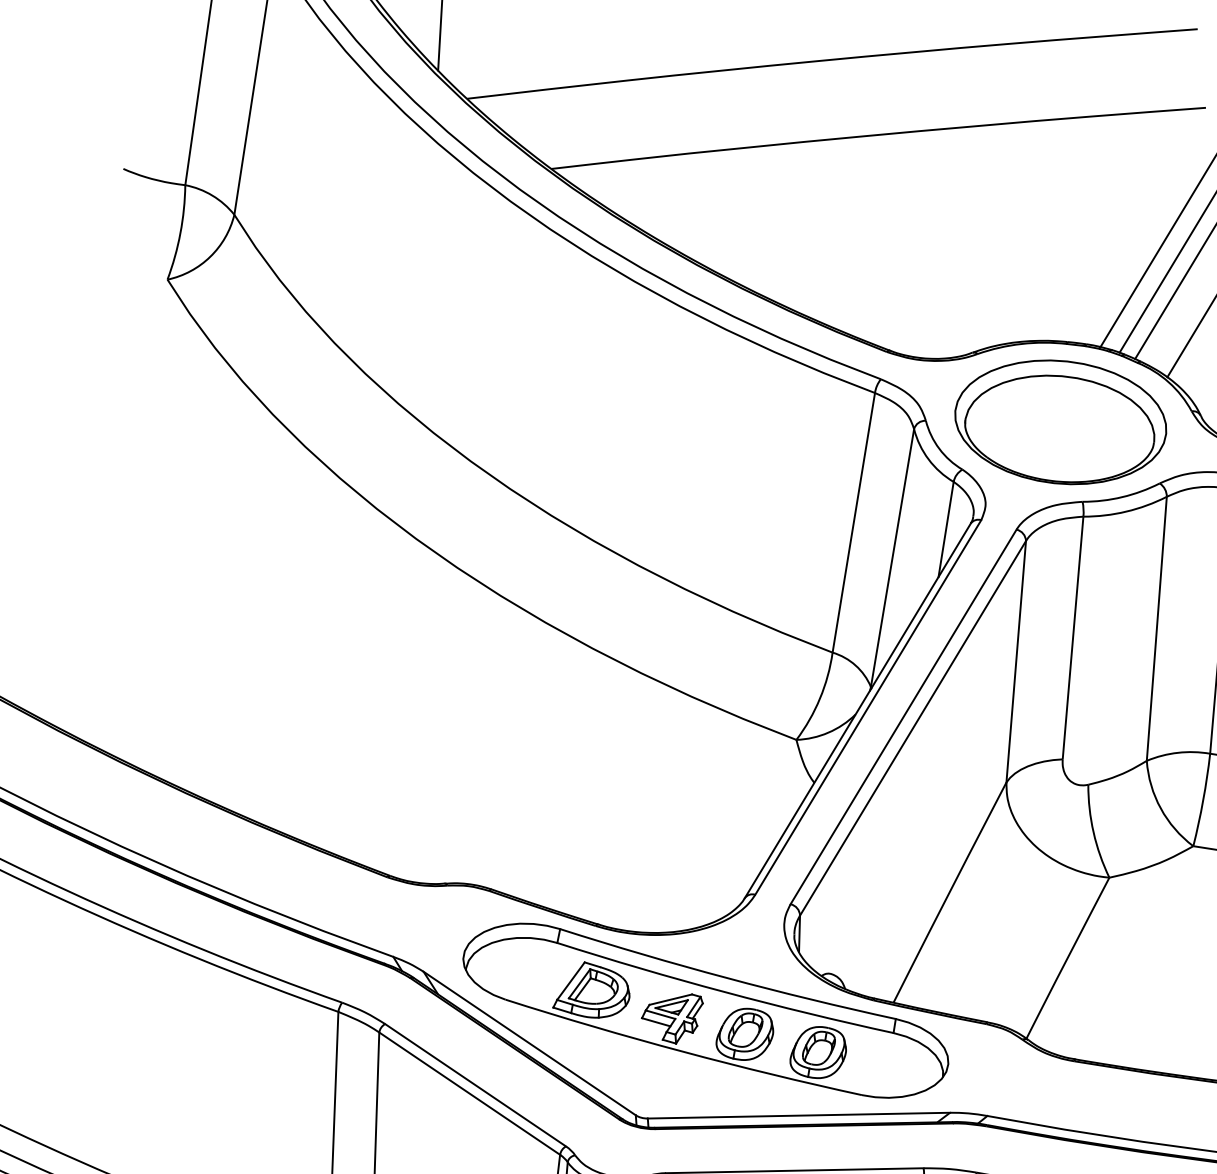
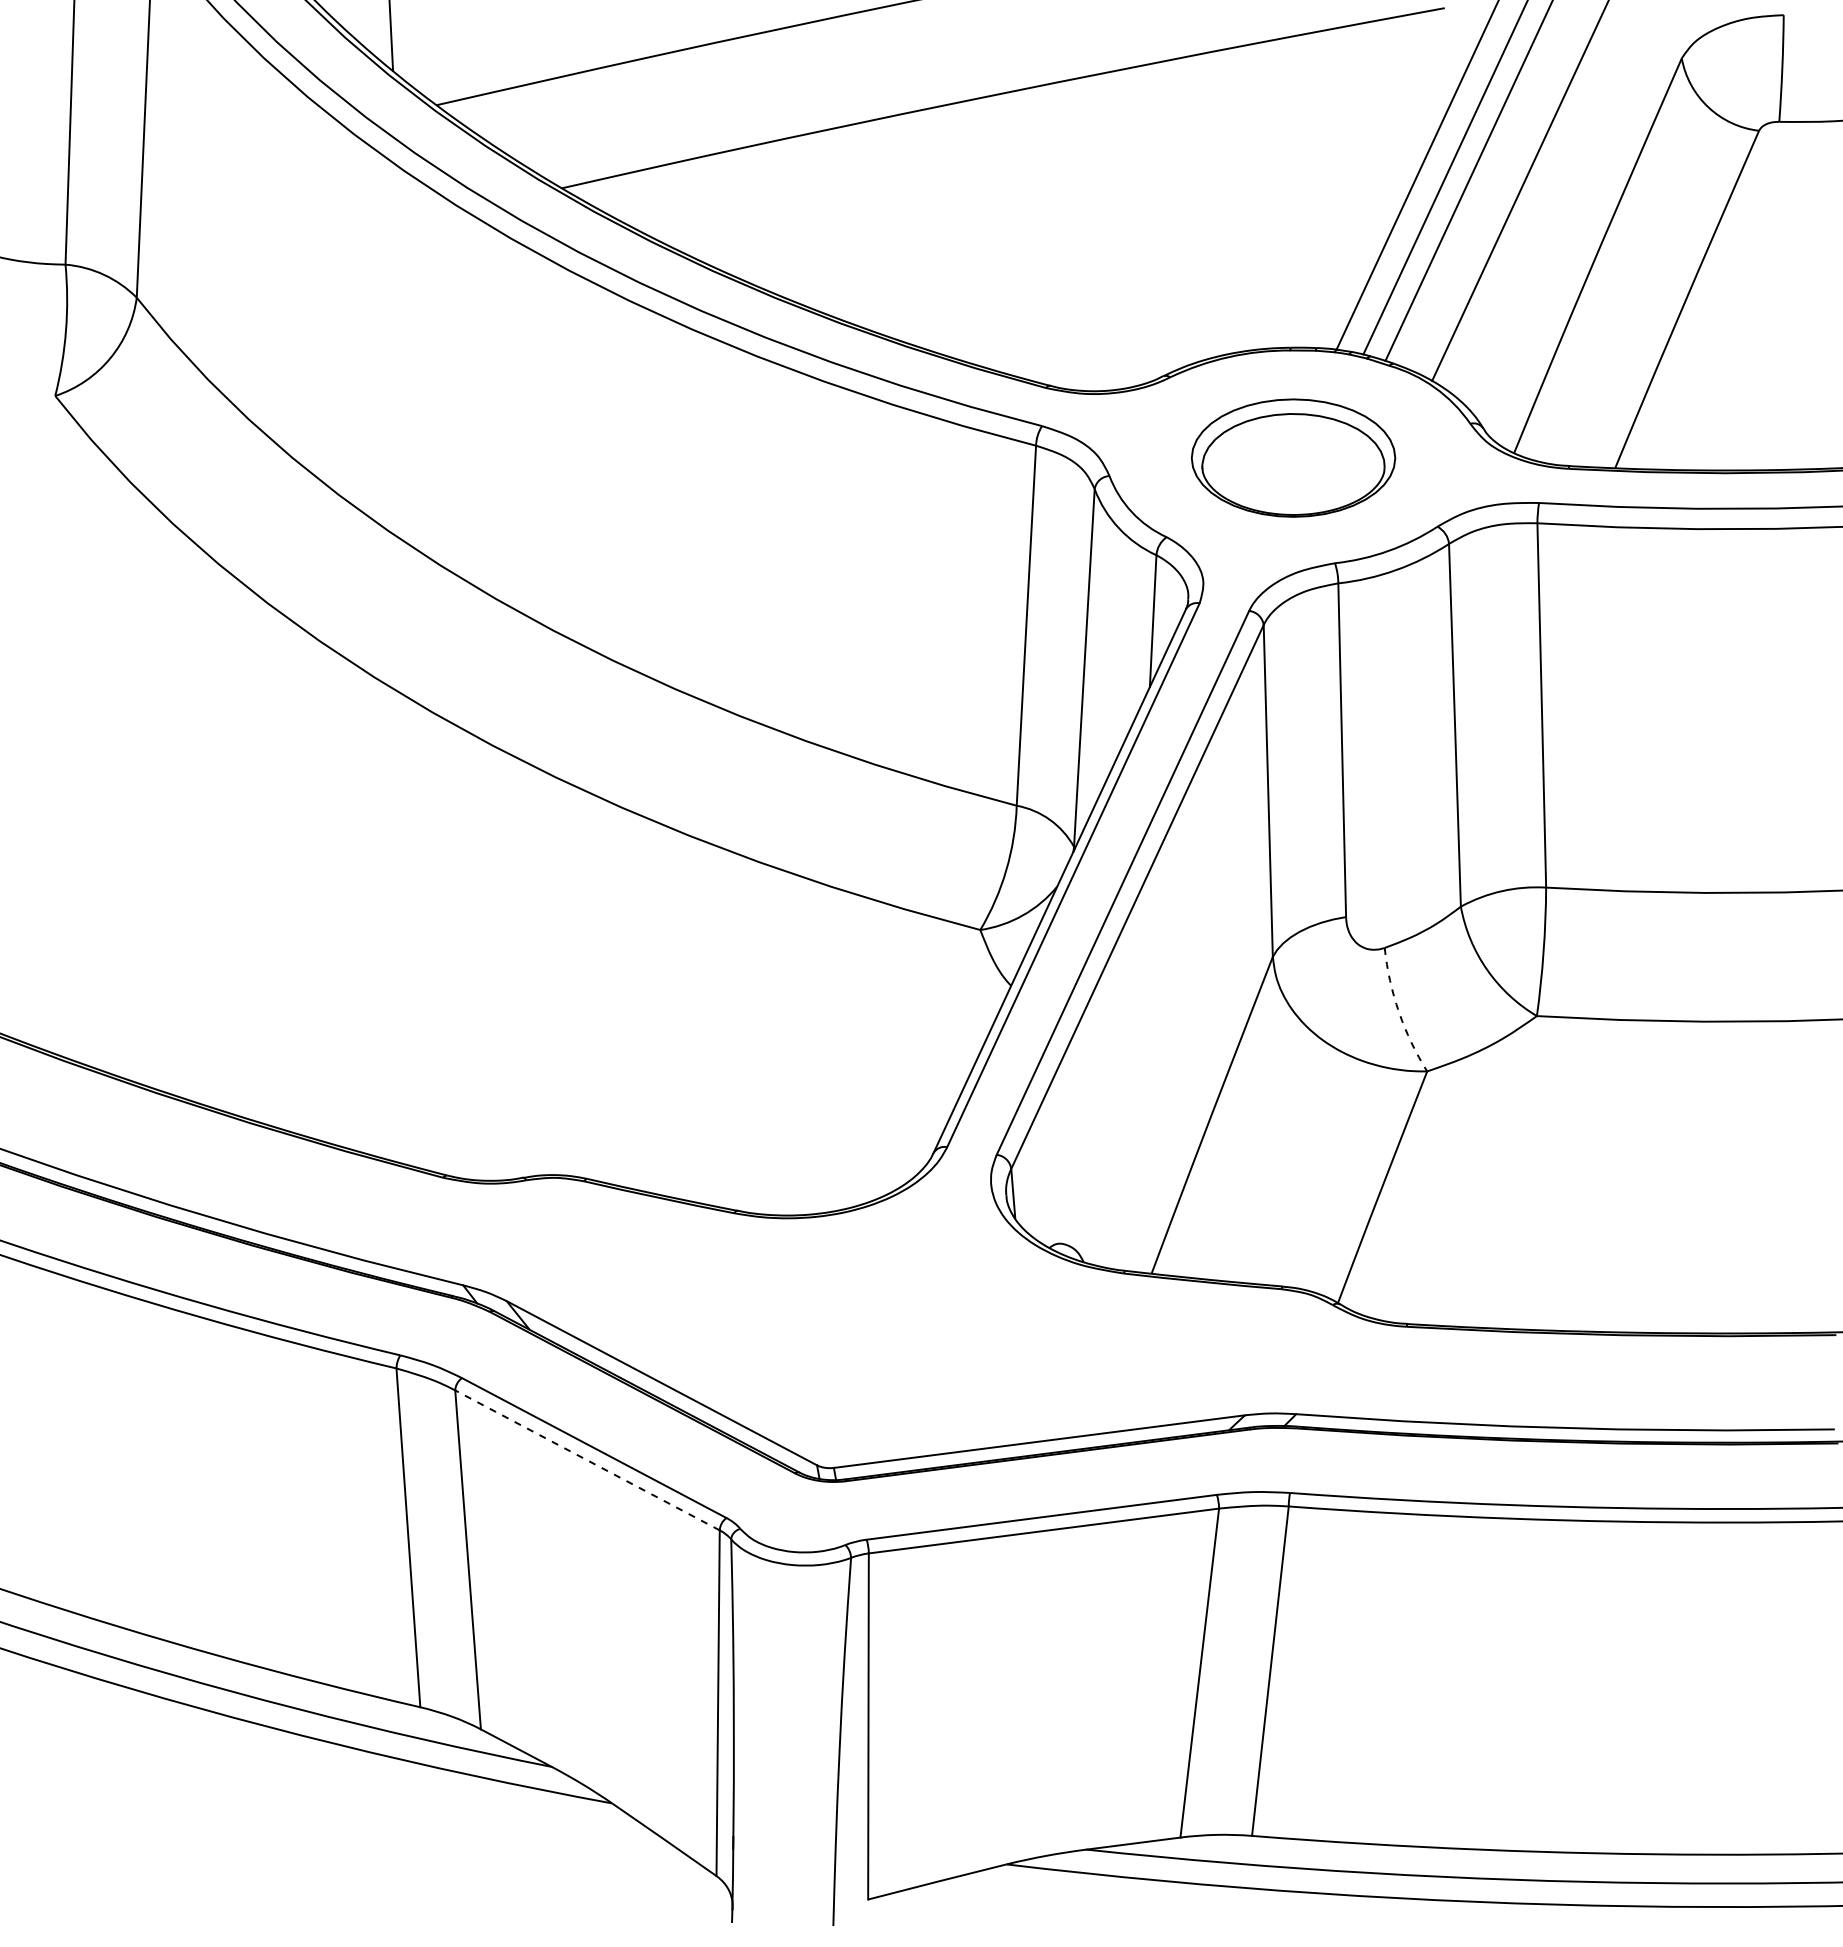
part: (1060, 421) -> (1293, 457), size x0.7
arc: (1093, 832) -> (1398, 1012), solid -> dashed
part: (706, 1010) -> (897, 1312), removed
line: (469, 1093) -> (587, 1460), solid -> dashed

